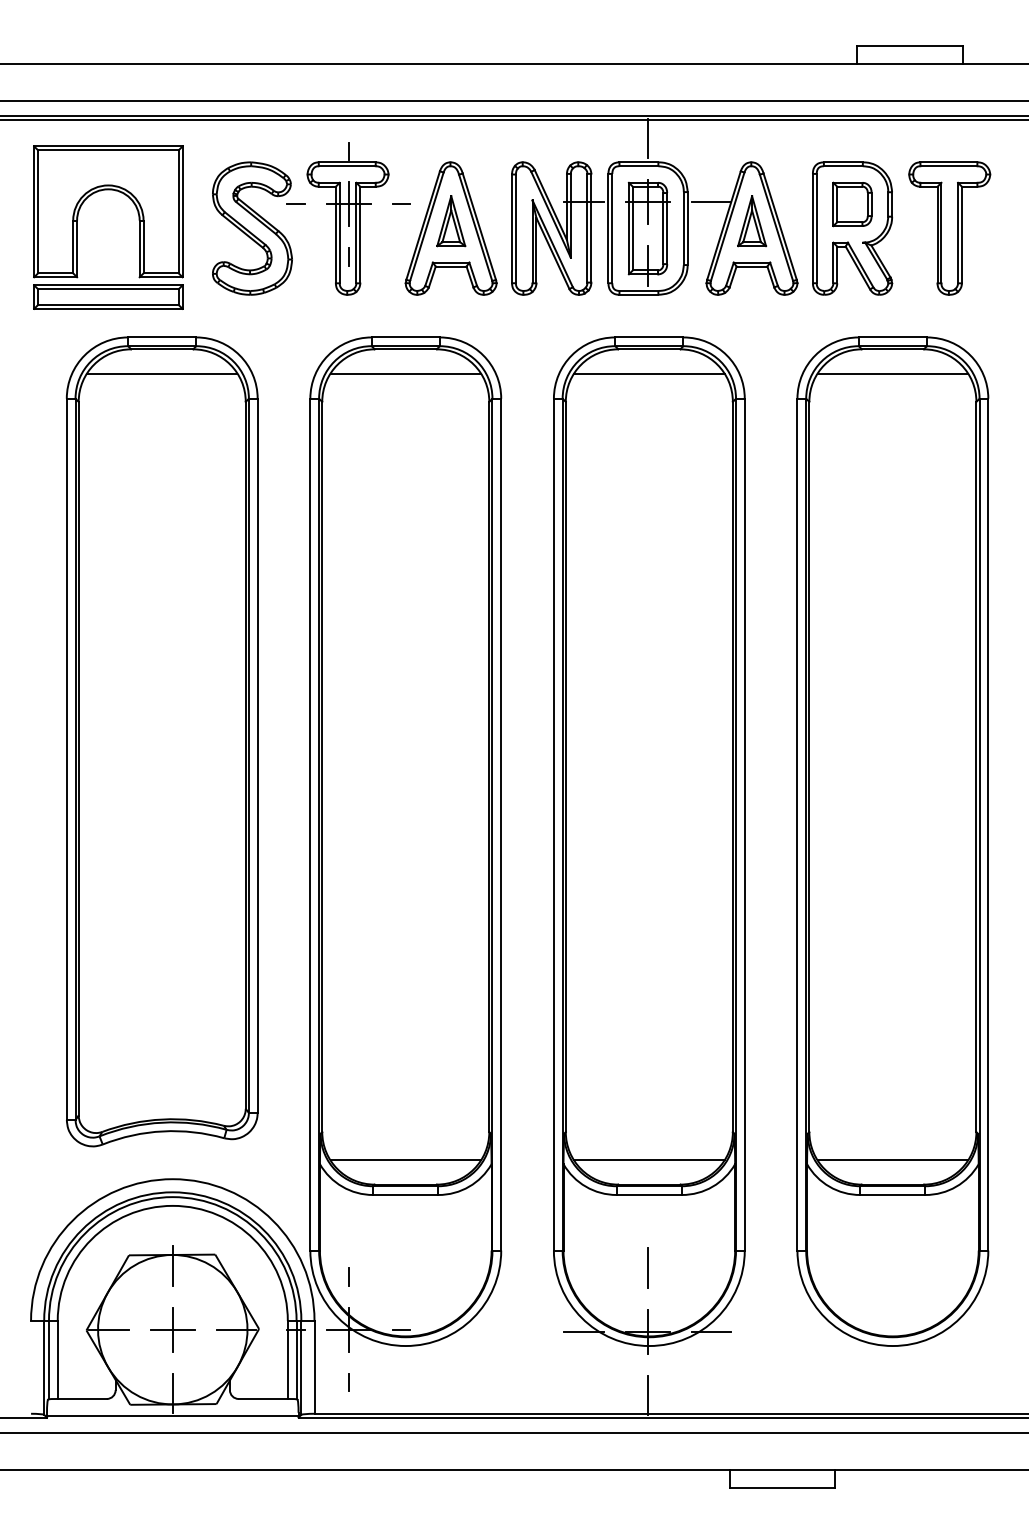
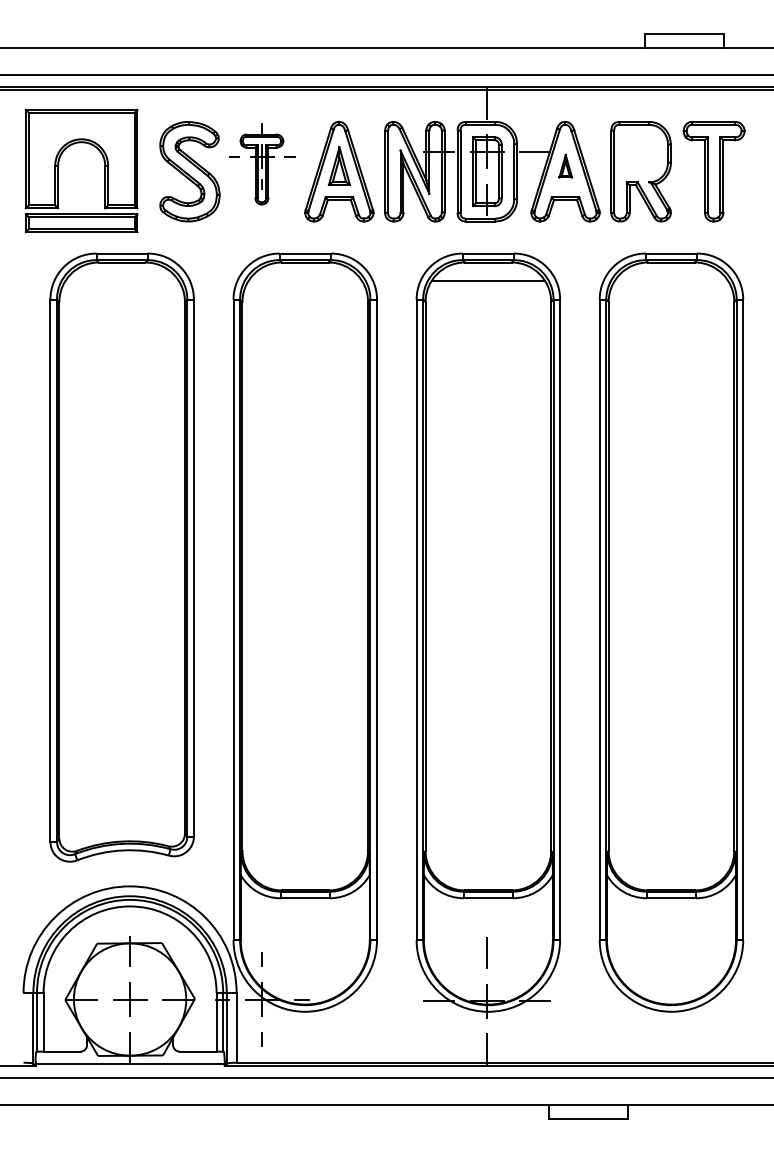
part: (852, 204) -> (641, 153), removed
part: (348, 218) -> (262, 164), size x0.7
part: (752, 221) -> (565, 166), size x0.6
line: (161, 373) -> (121, 280), removed
line: (405, 373) -> (305, 280), removed
line: (892, 373) -> (671, 280), removed
line: (405, 1160) -> (305, 872), removed
line: (649, 1160) -> (488, 872), removed
line: (892, 1160) -> (671, 872), removed

